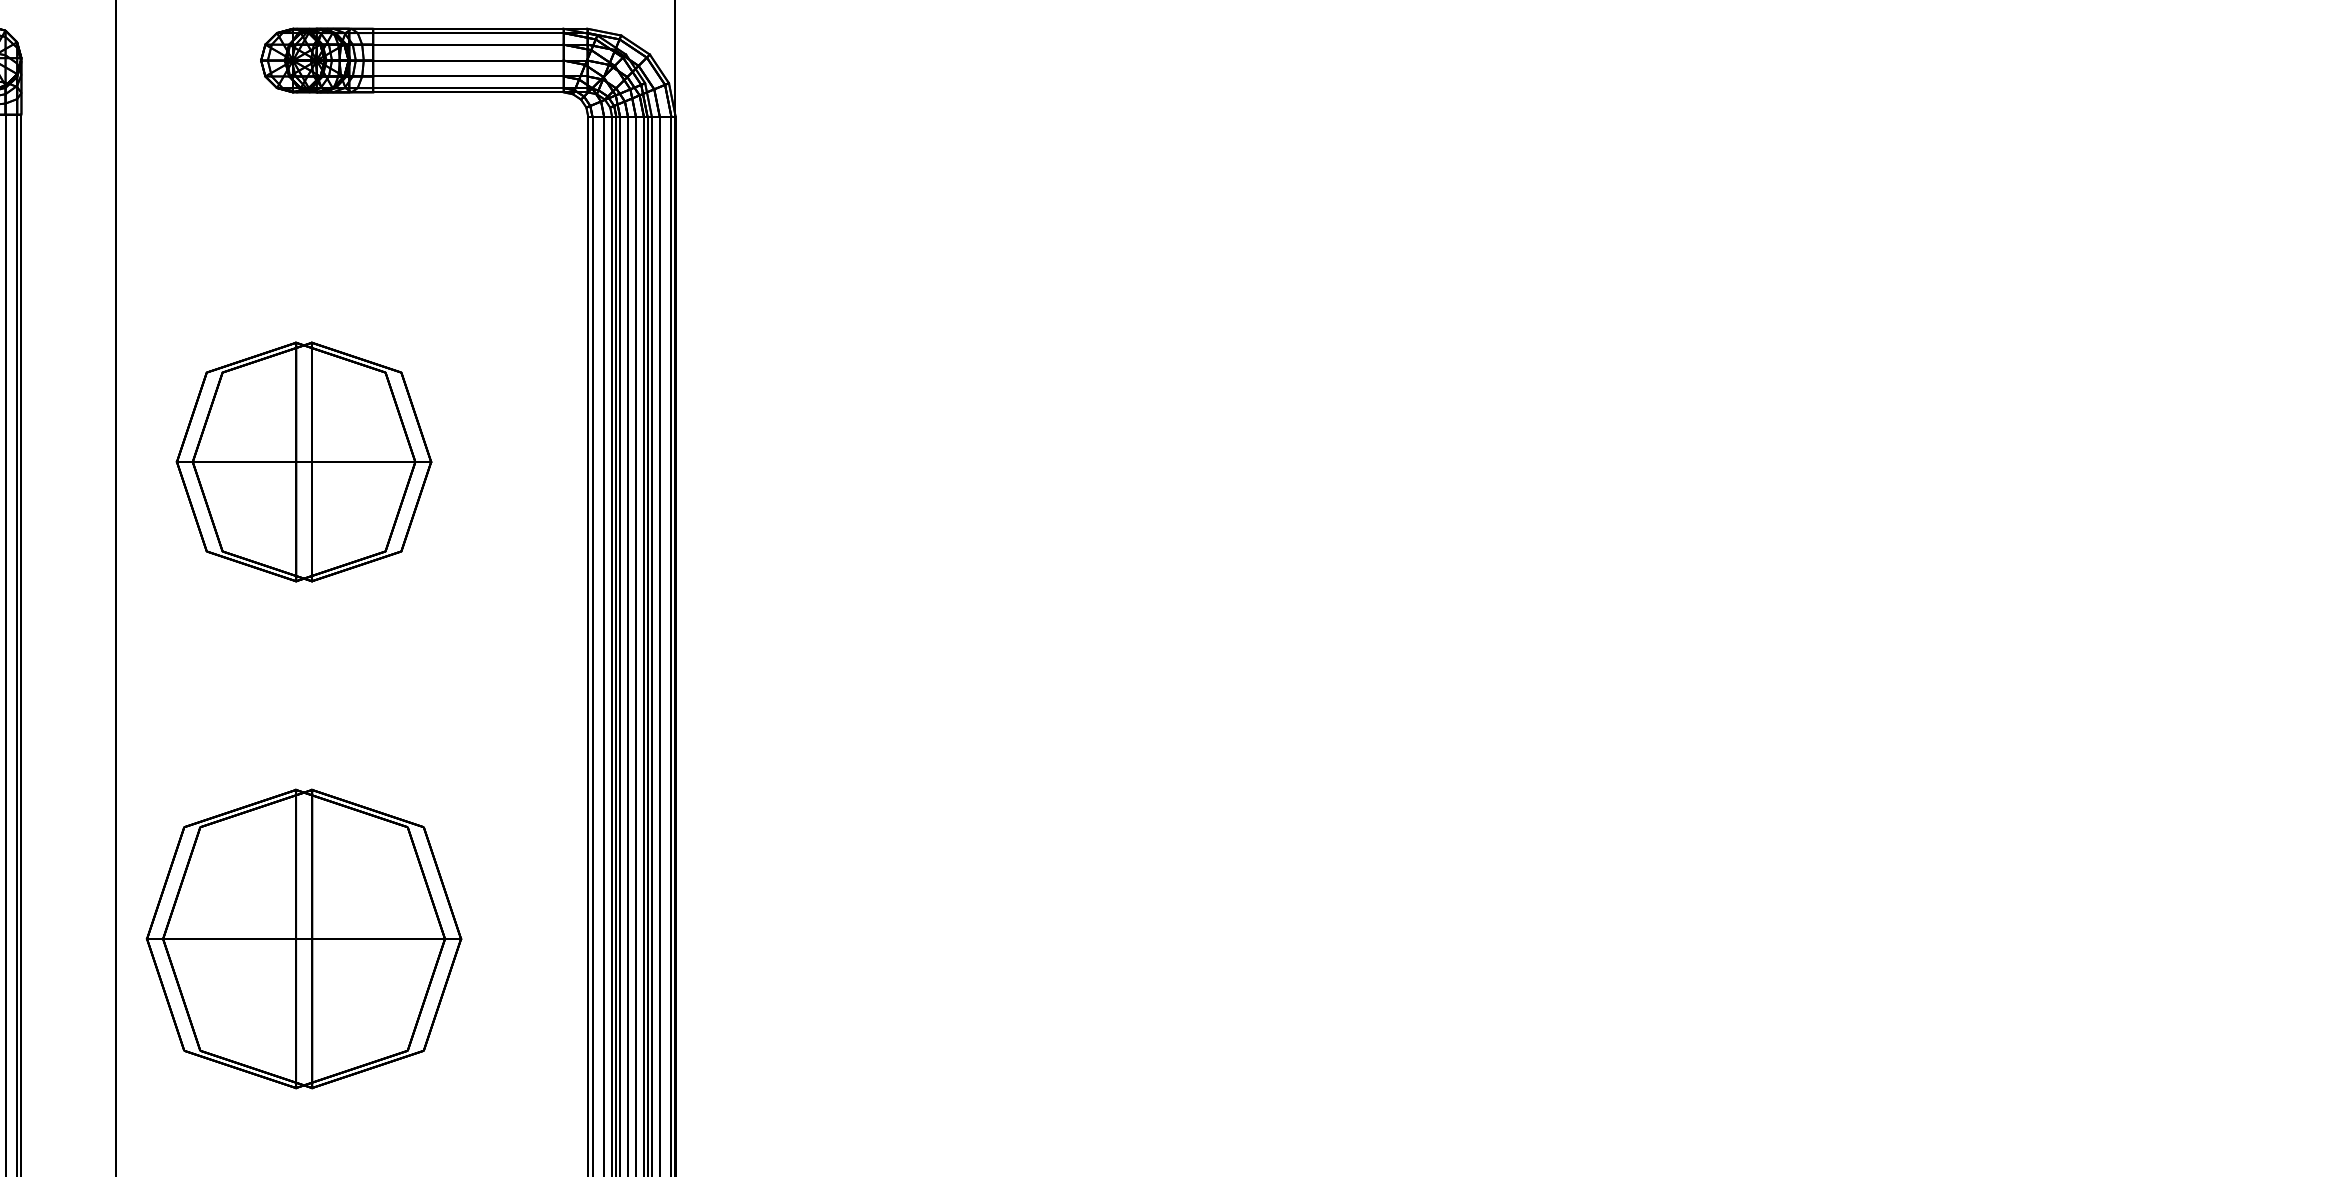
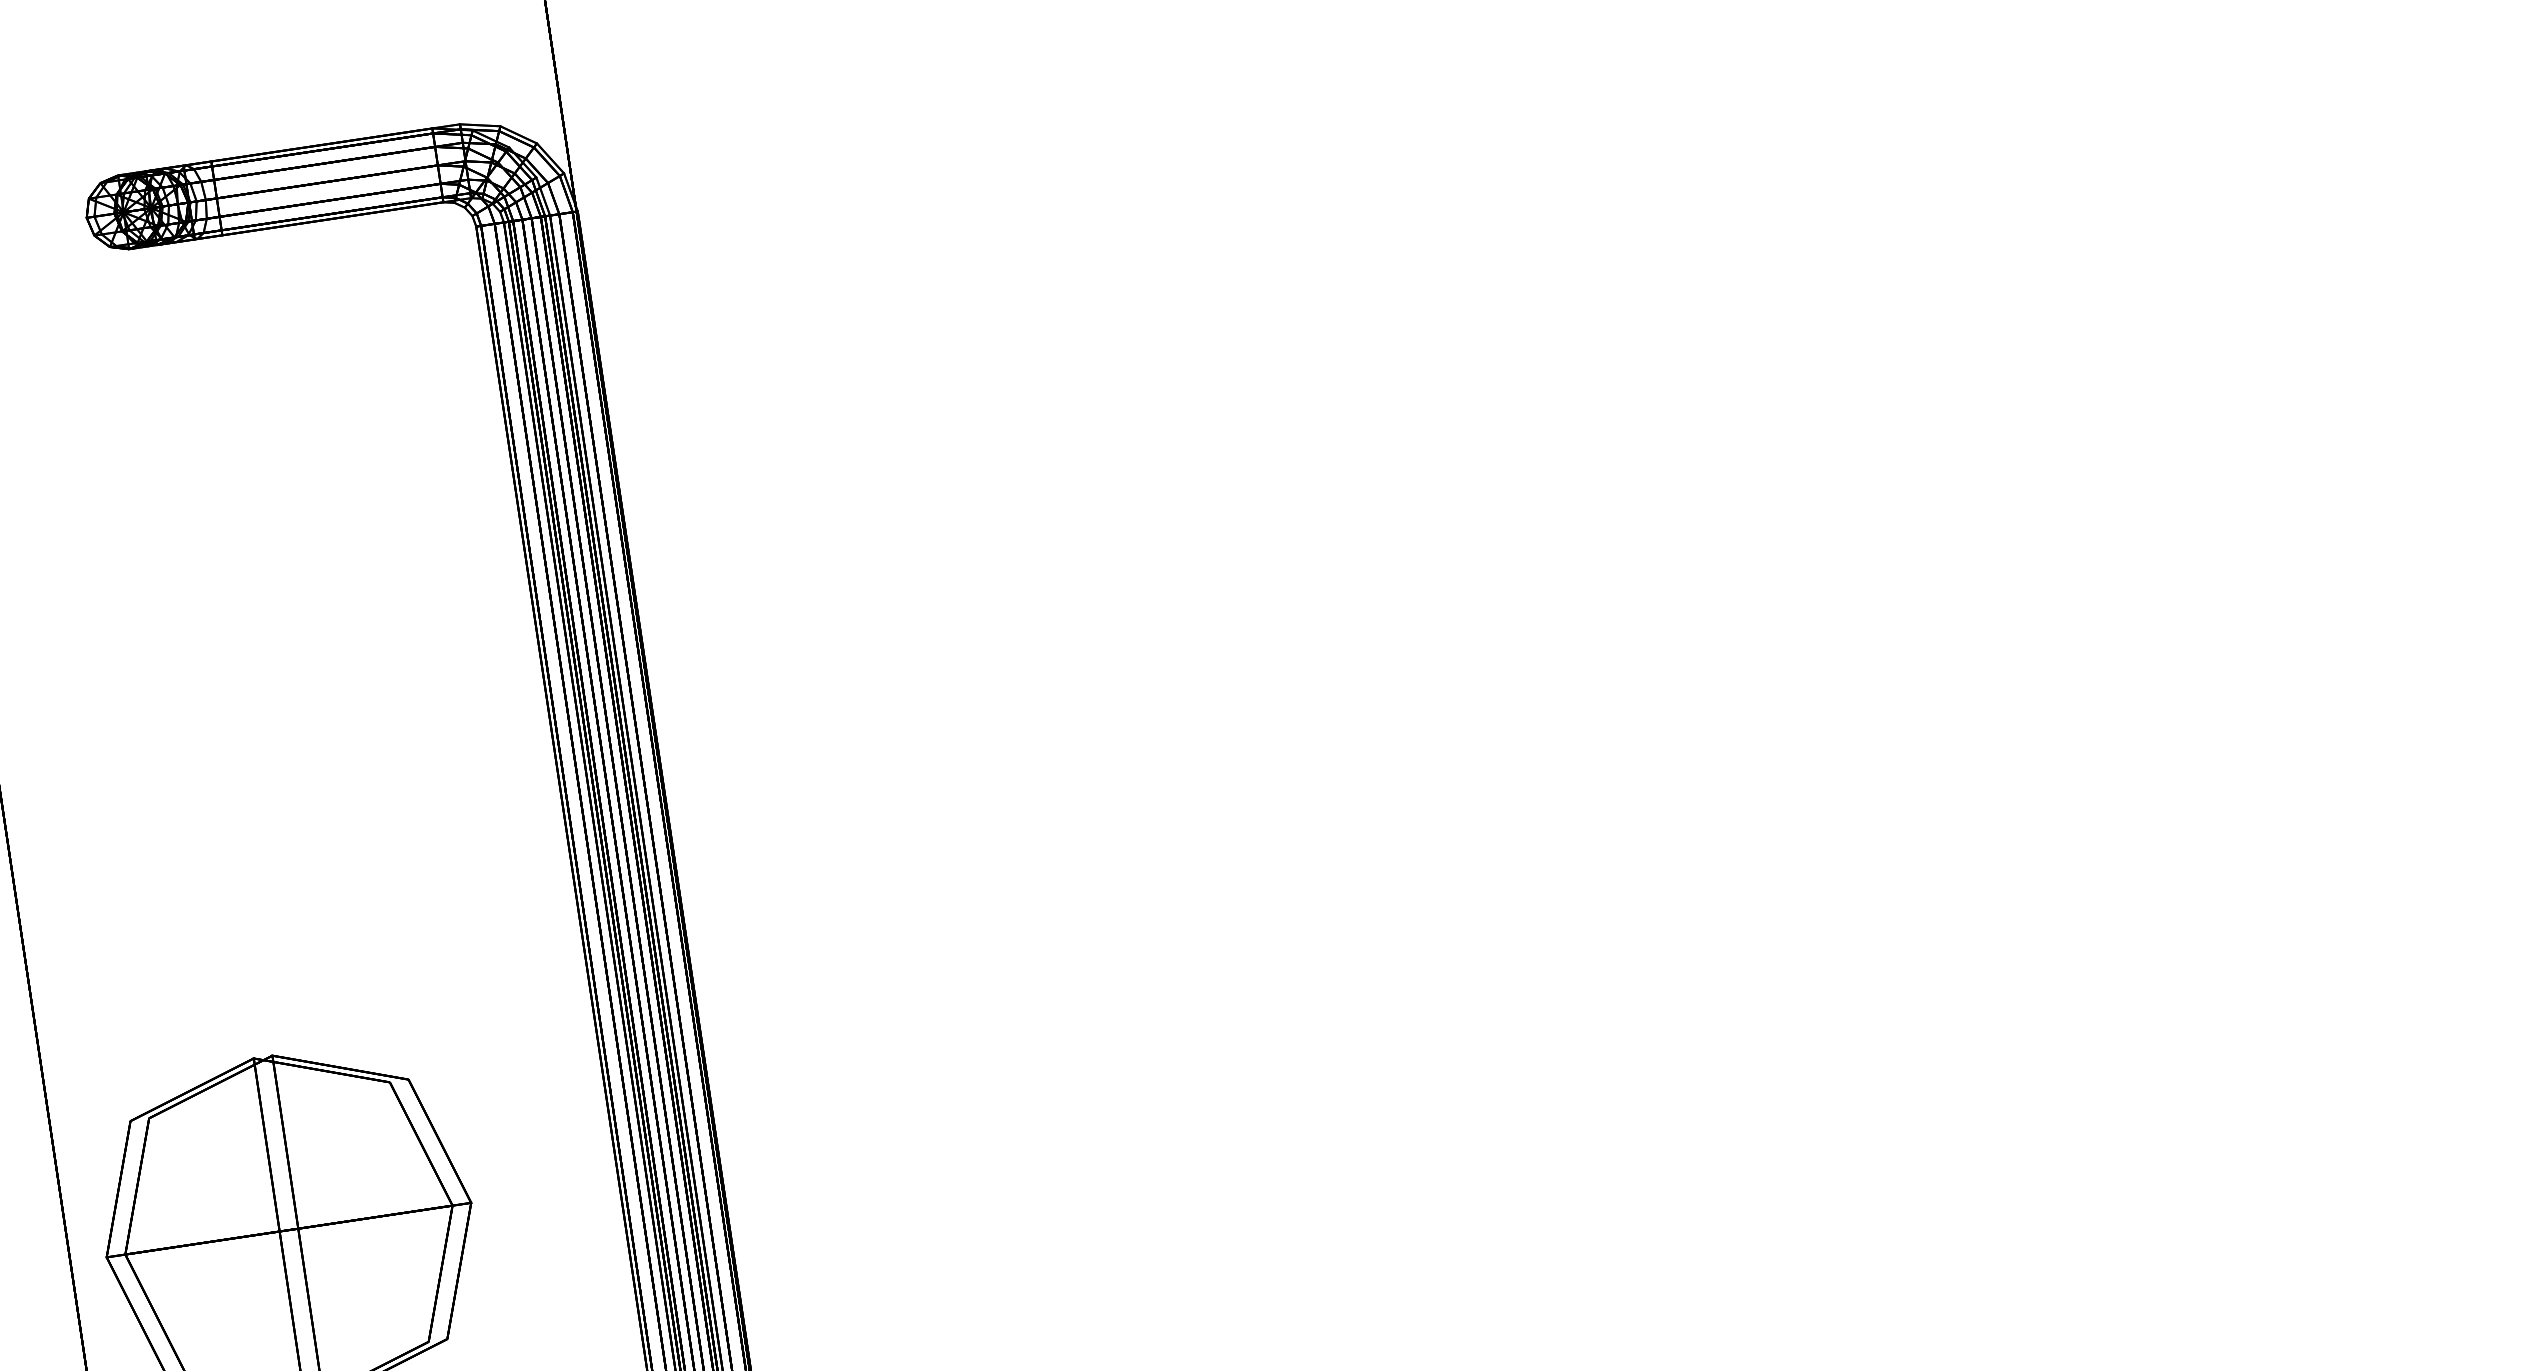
part: (303, 461) -> (205, 675), removed

